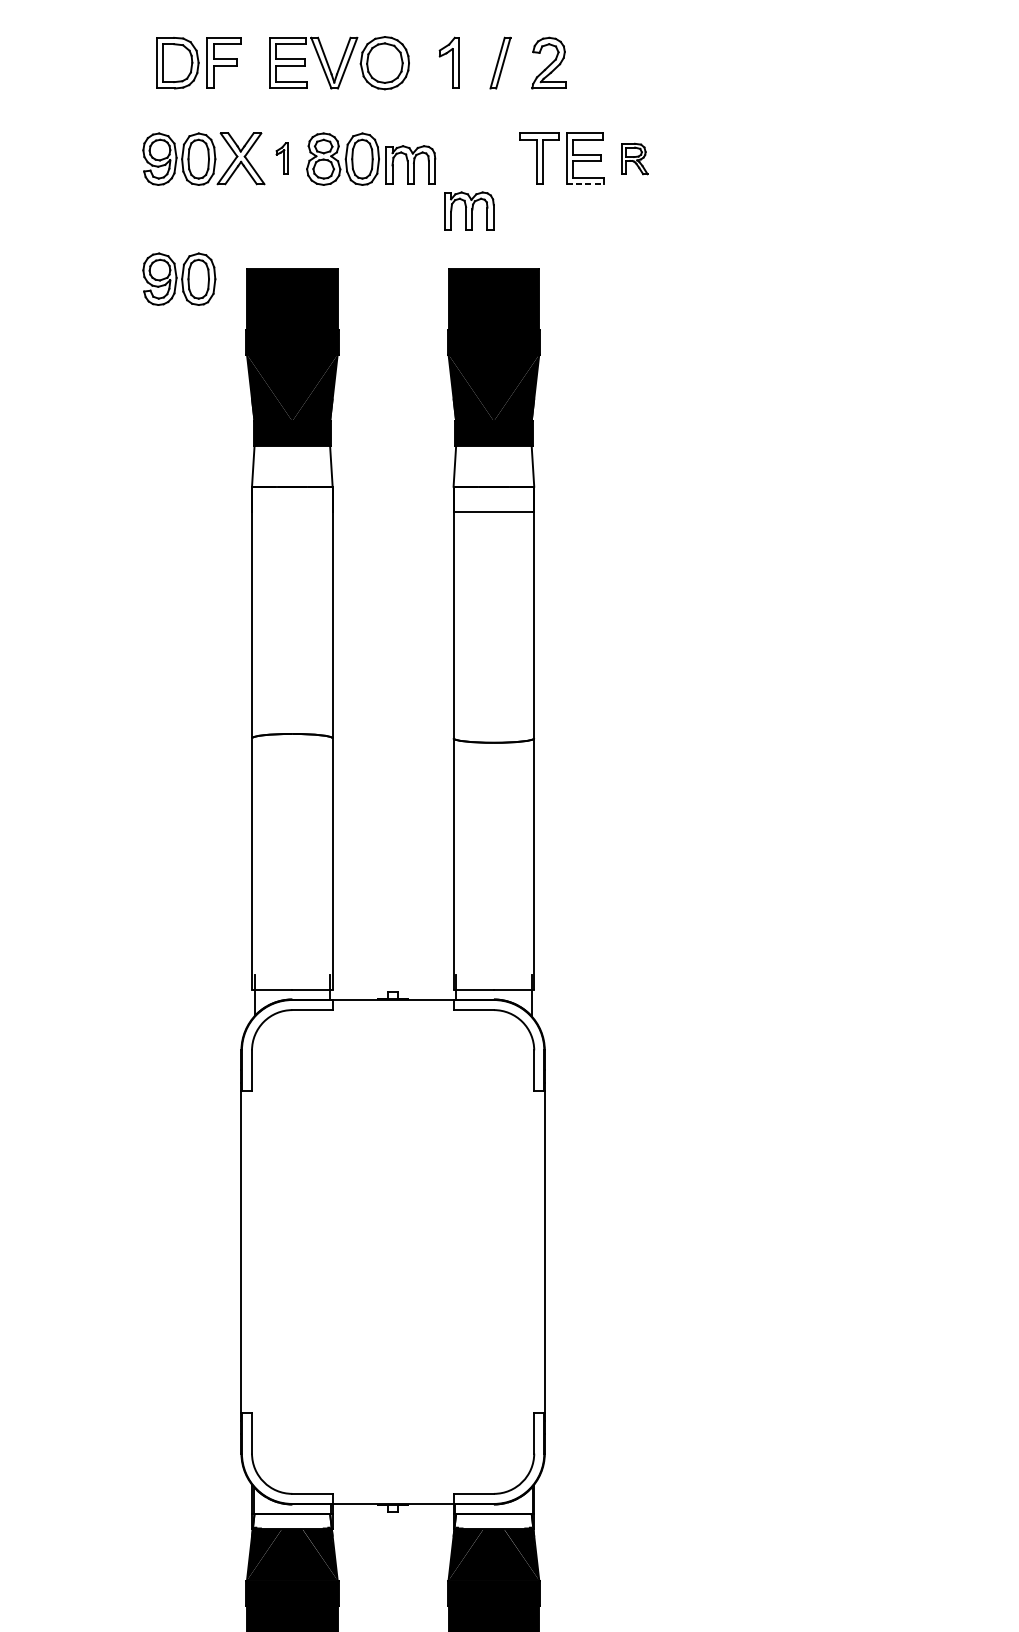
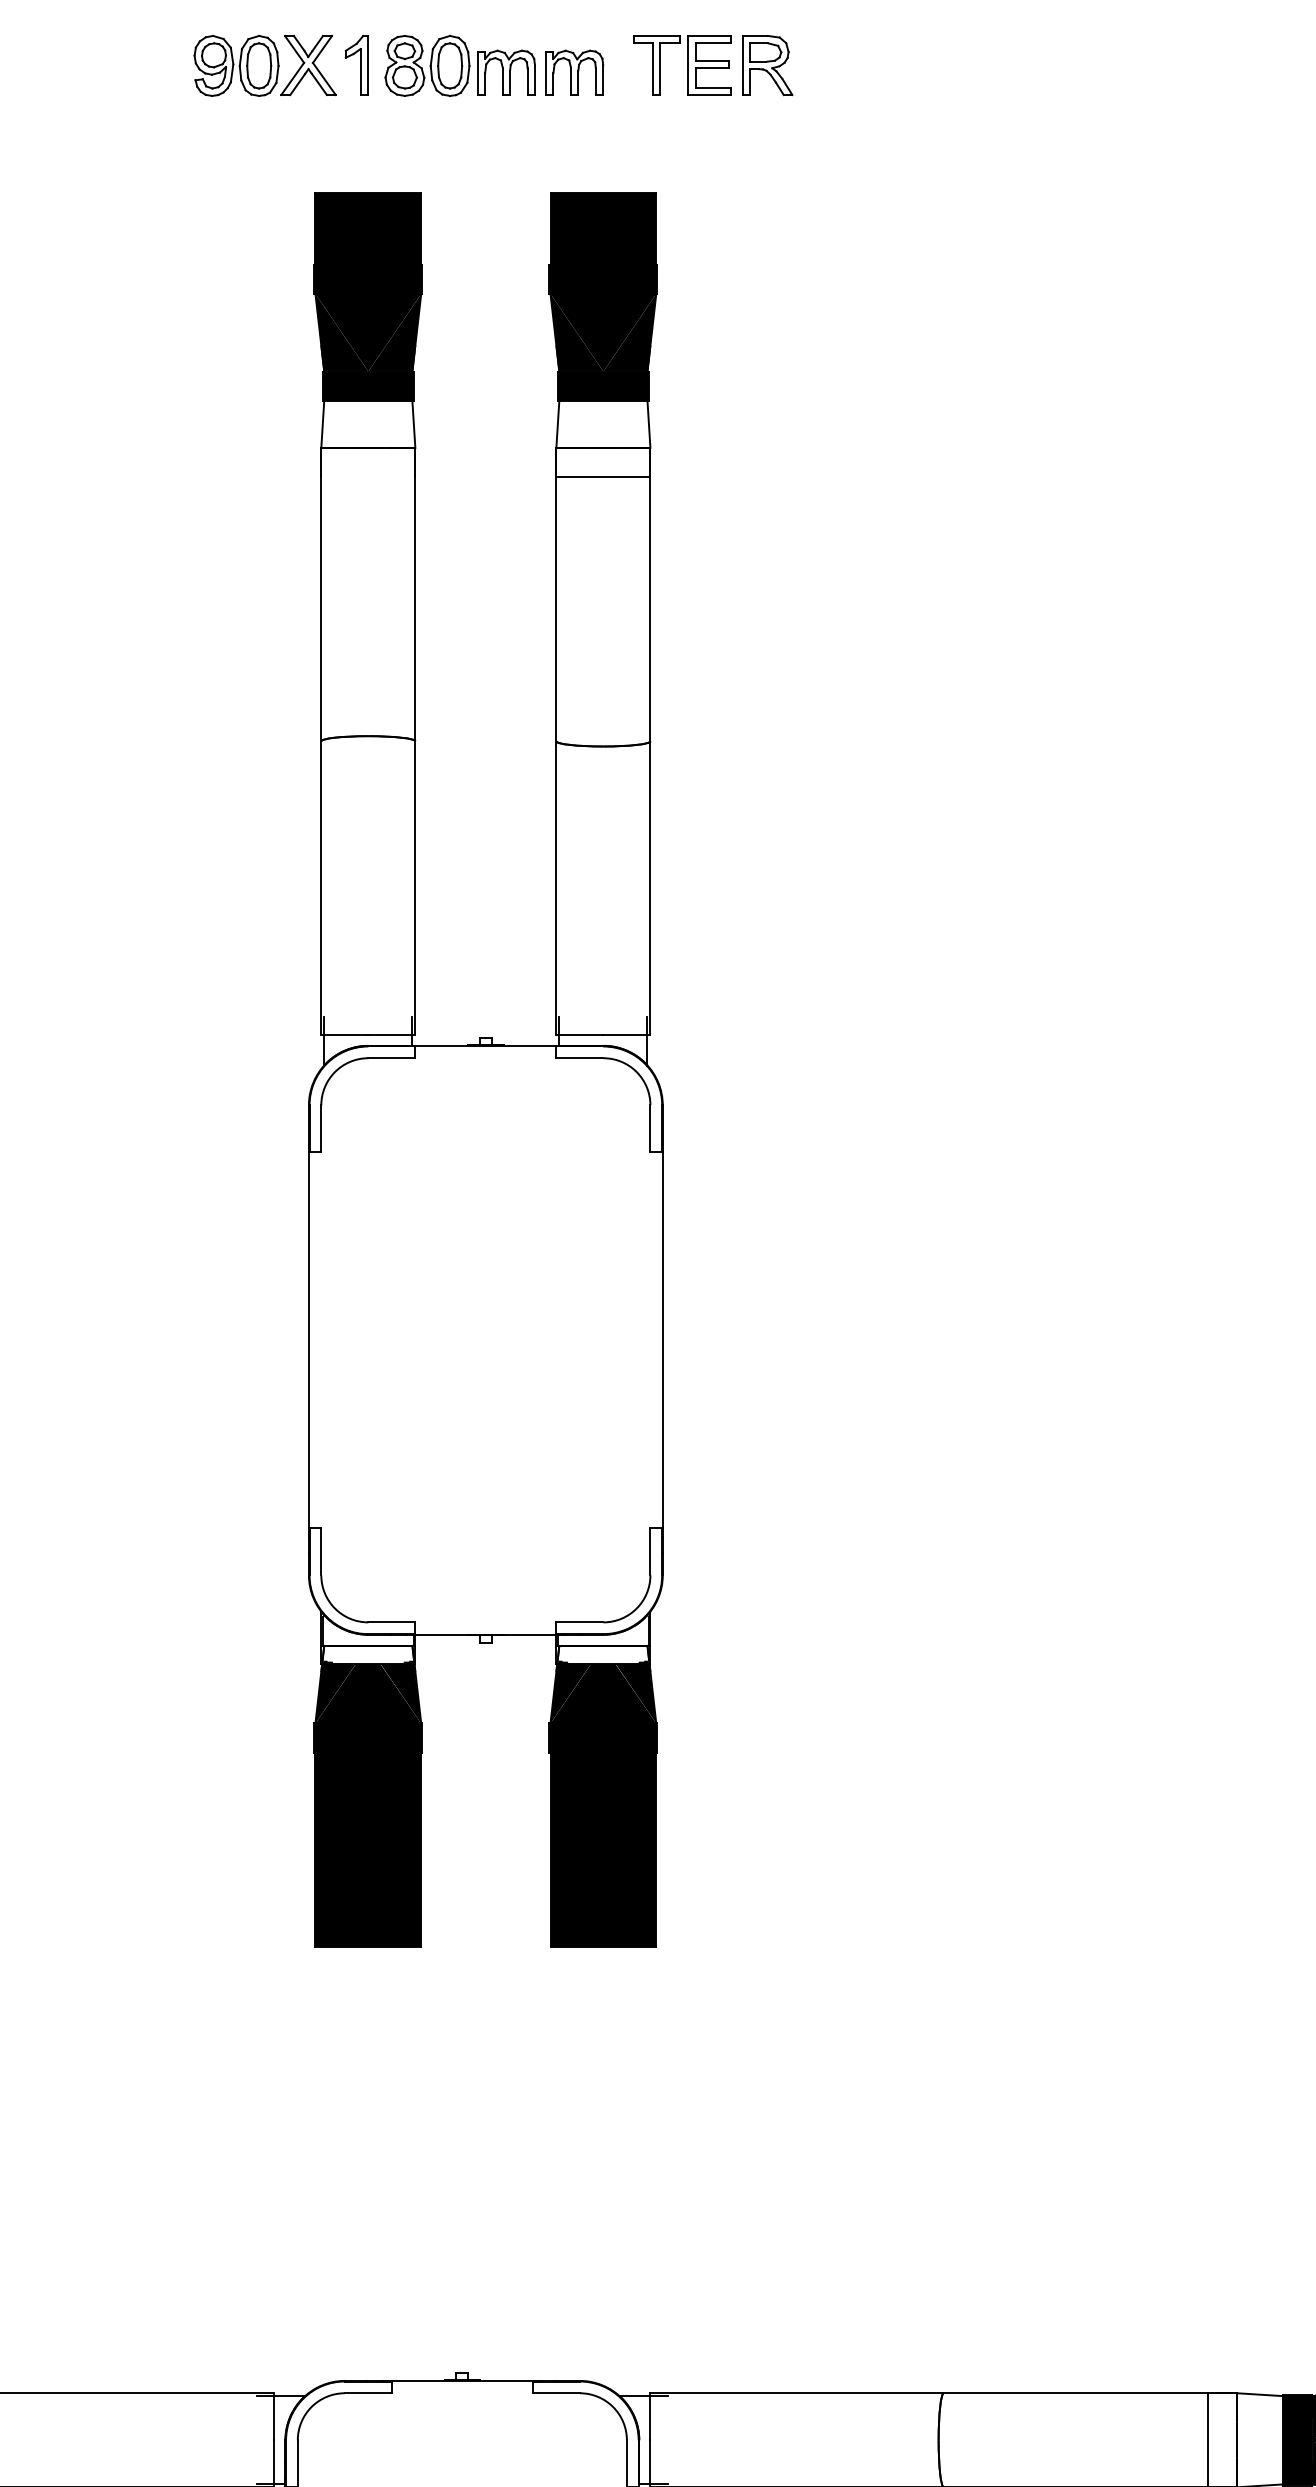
part: (282, 157) -> (356, 64), size x1.67
part: (634, 158) -> (767, 65), size x1.67
line: (584, 184) -> (709, 95), dashed -> solid
part: (469, 211) -> (574, 72), moved
part: (179, 278) -> (236, 205), removed

